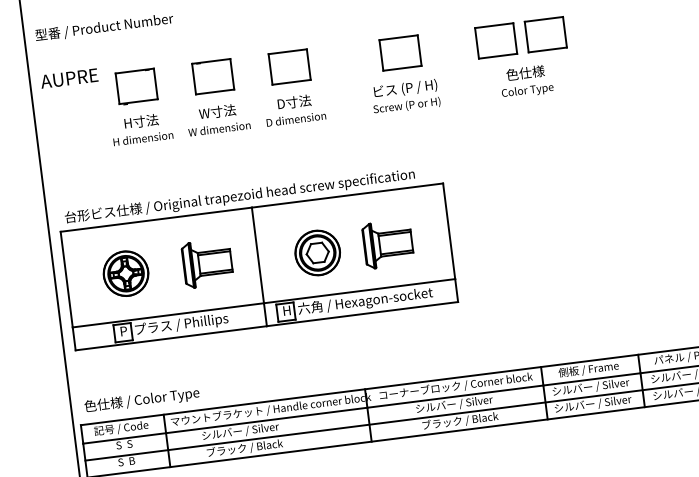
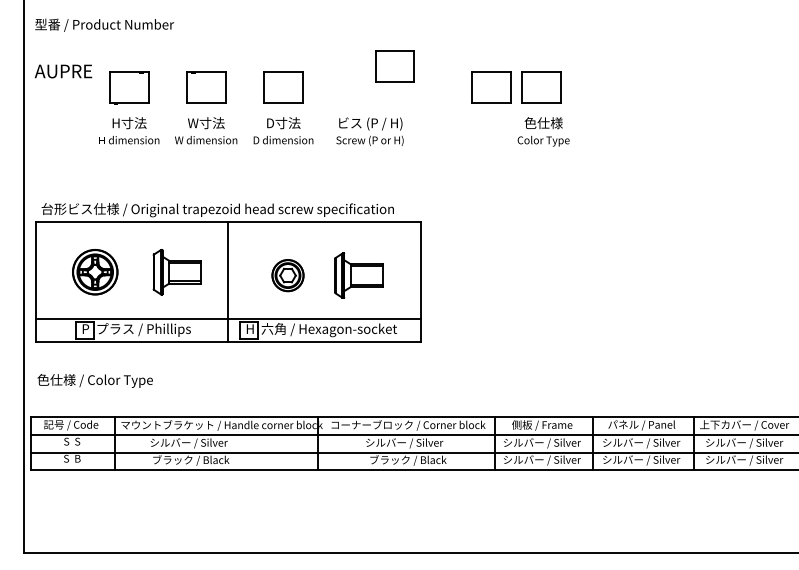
part: (399, 52) -> (394, 66), moved
text: (526, 81) -> (543, 131), moved
text: (405, 96) -> (369, 131), moved
part: (317, 252) -> (287, 275), size x0.7
text: (141, 400) -> (94, 380), moved

